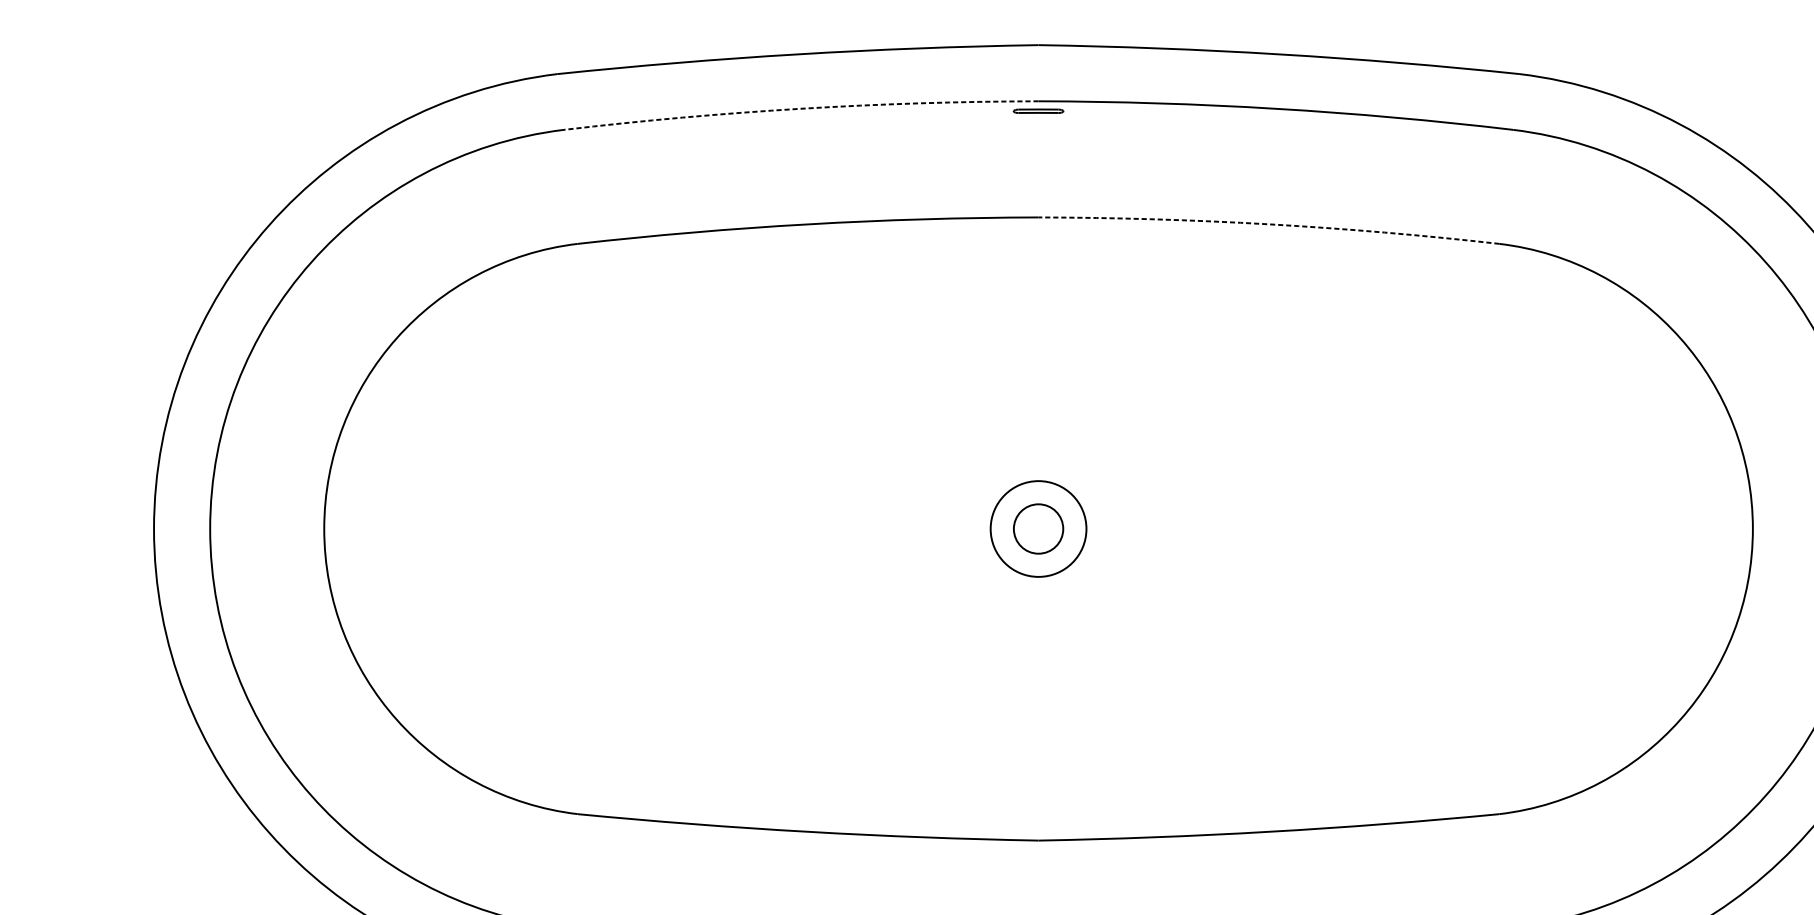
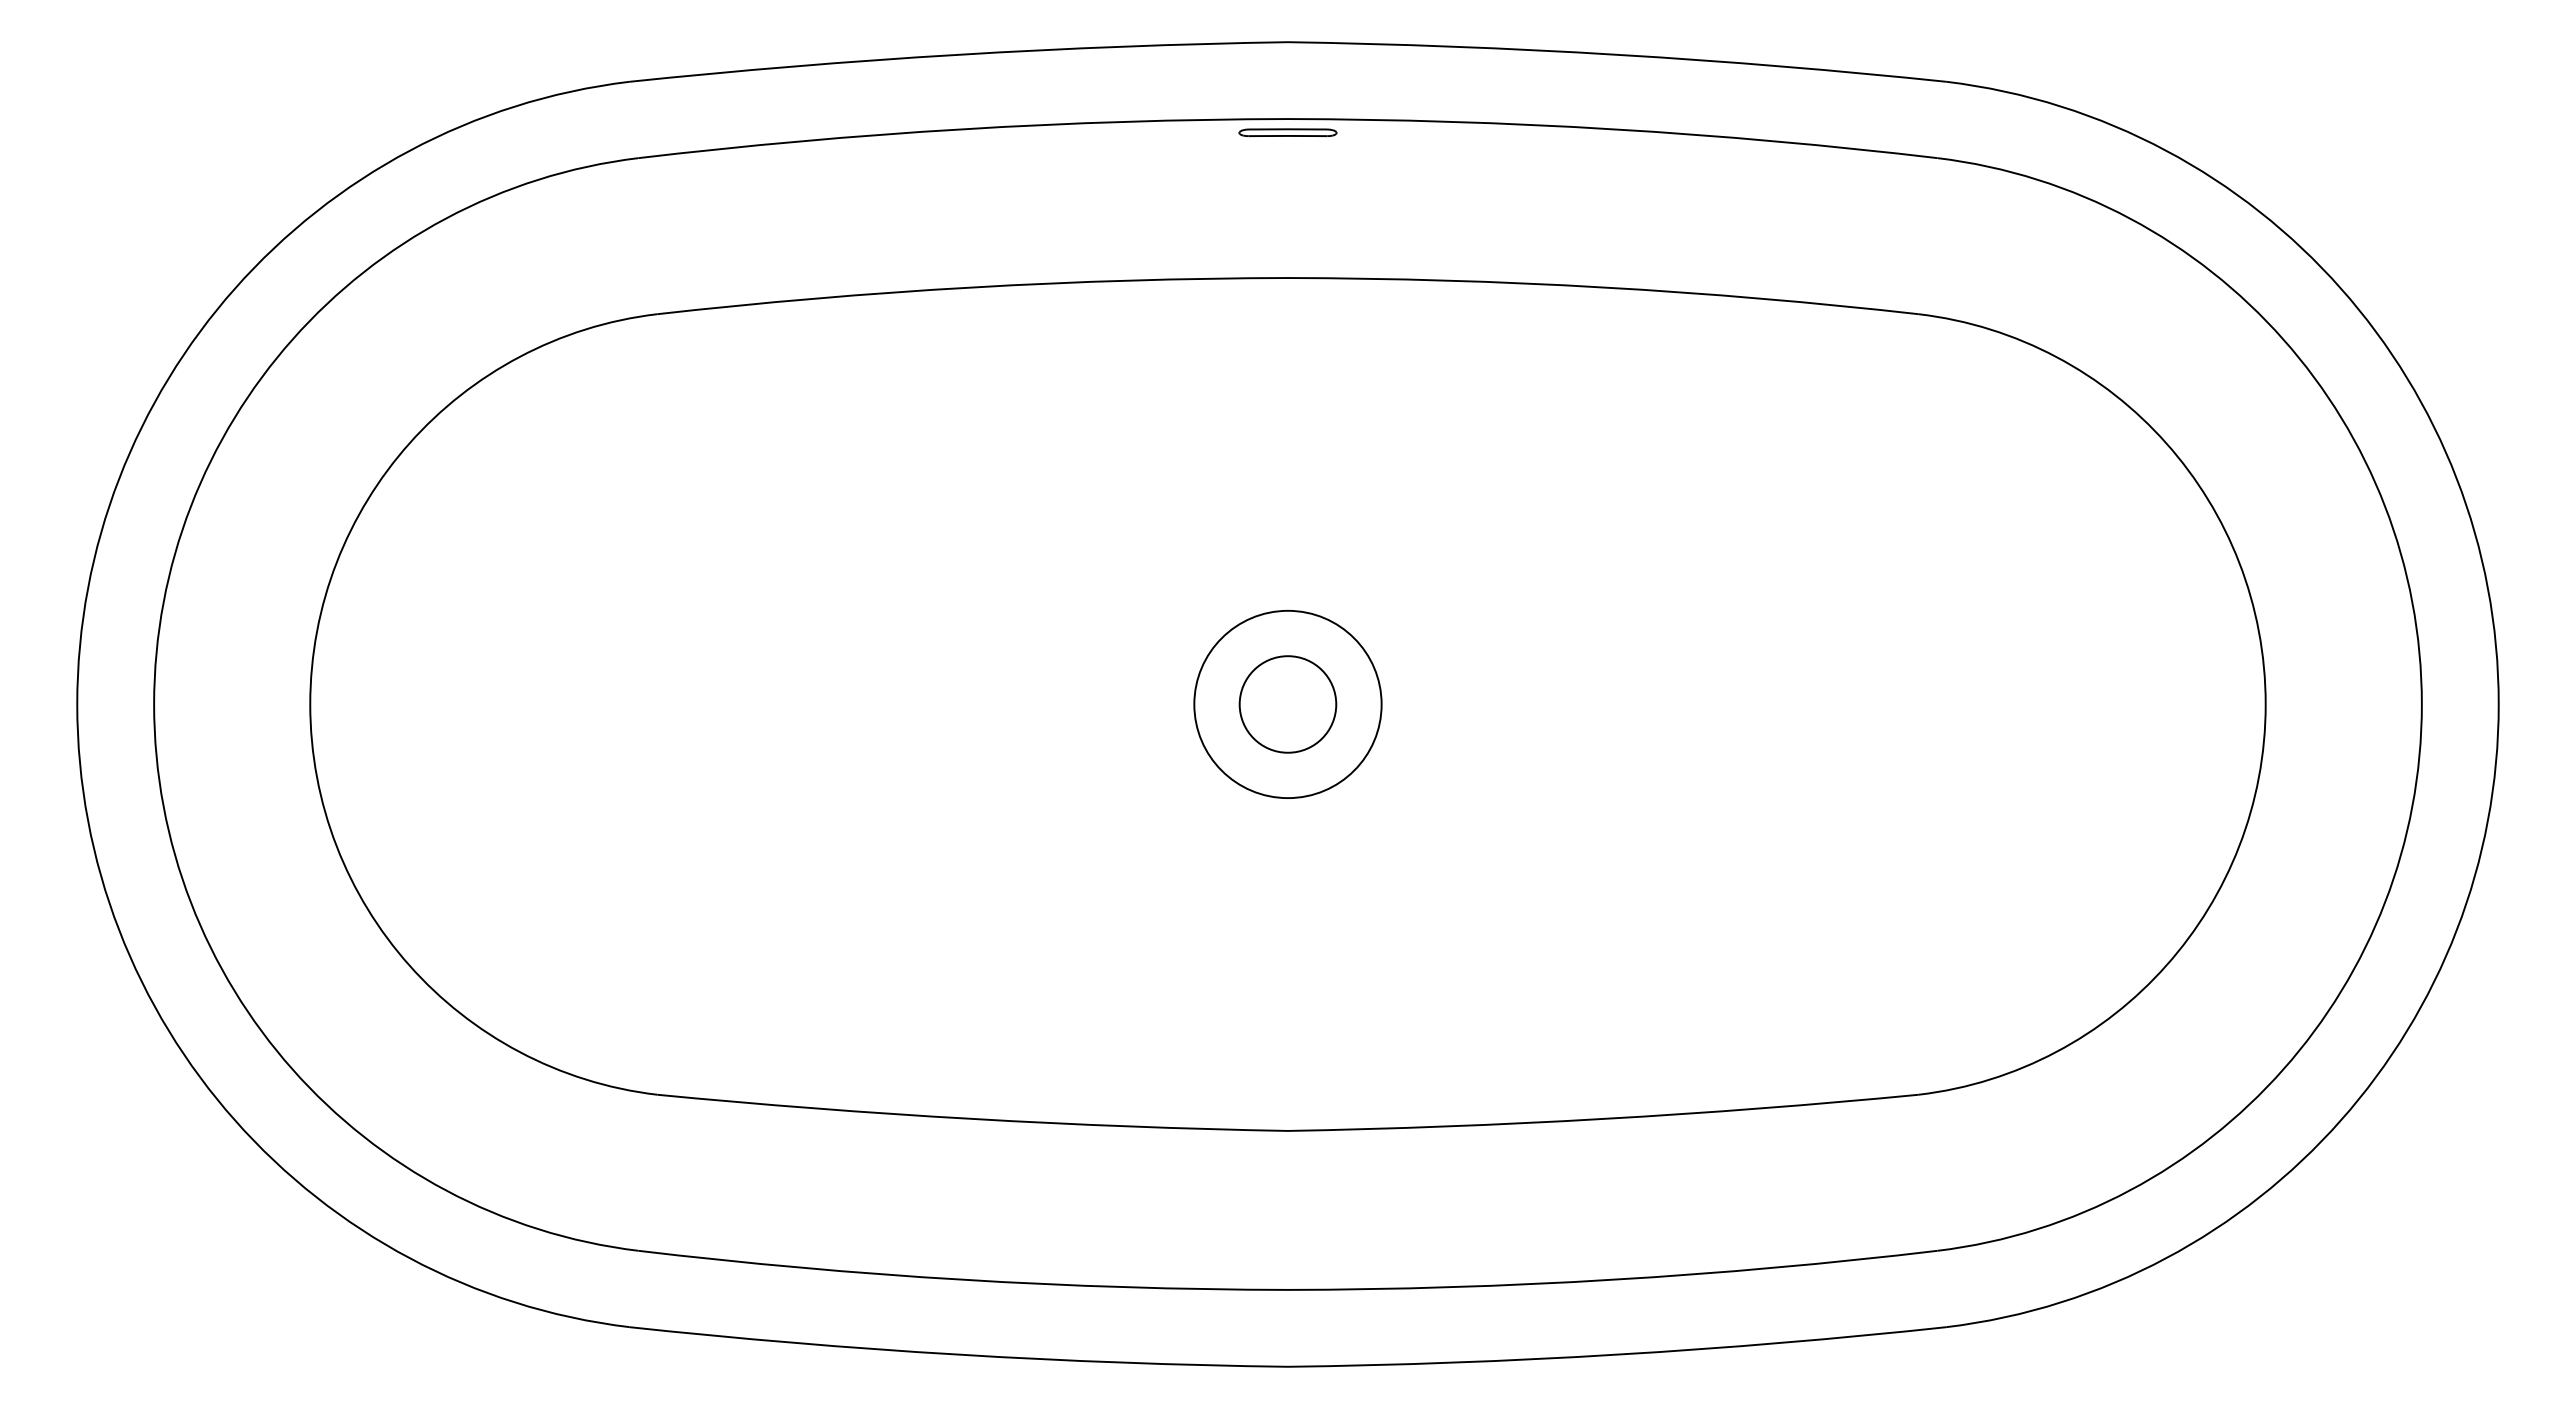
arc: (800, 108) -> (962, 129), dashed -> solid
part: (1038, 111) -> (1287, 132), size x1.43
arc: (1269, 224) -> (1603, 287), dashed -> solid
circle: (1038, 529) -> (1287, 704), size x1.43
circle: (1038, 529) -> (1287, 704), size x1.43

